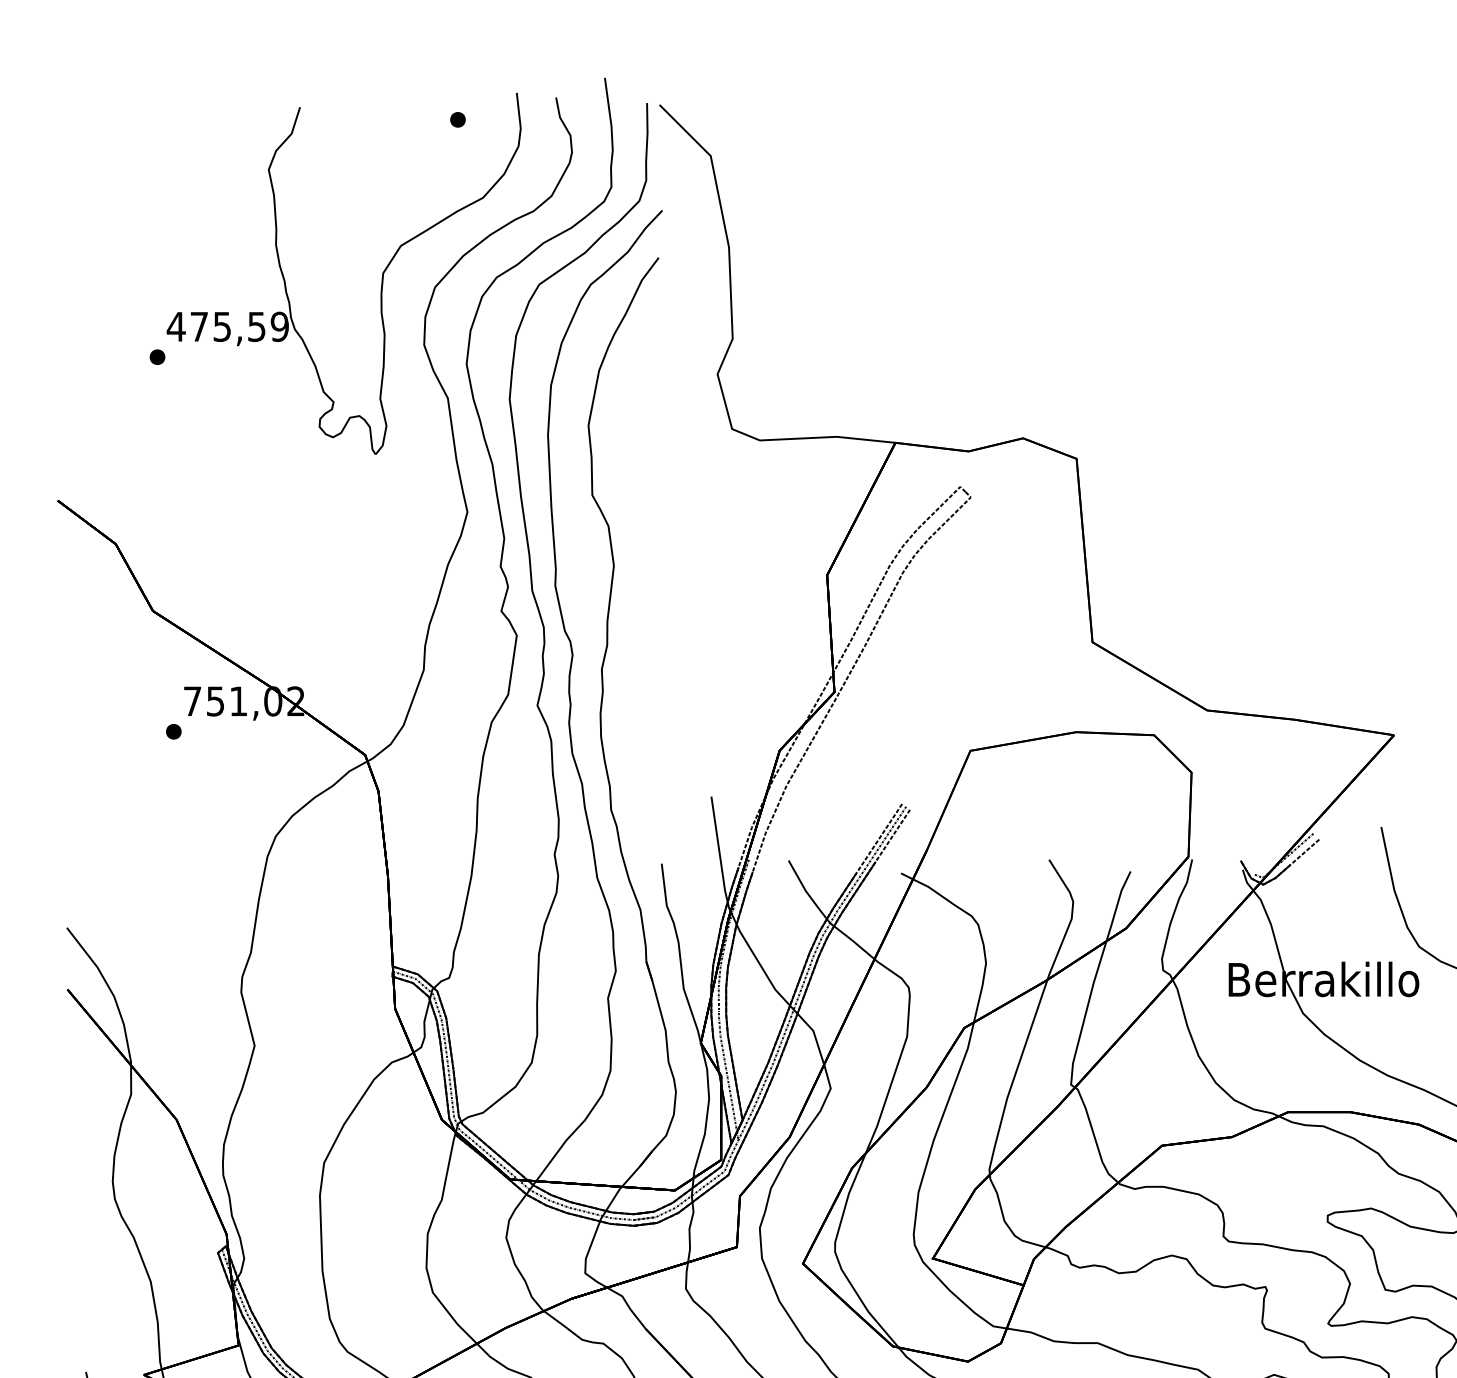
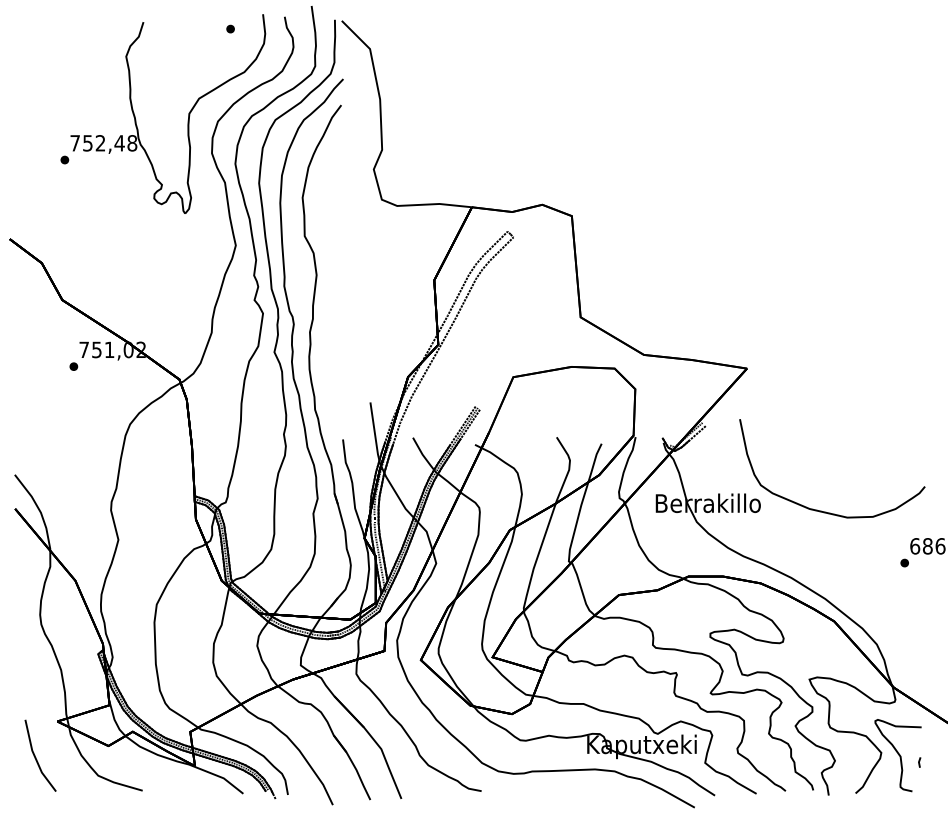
text: (227, 327) -> (103, 143), 475,59 -> 752,48

